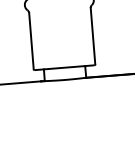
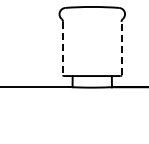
line: (93, 36) -> (121, 48), solid -> dashed
line: (31, 41) -> (63, 48), solid -> dashed

